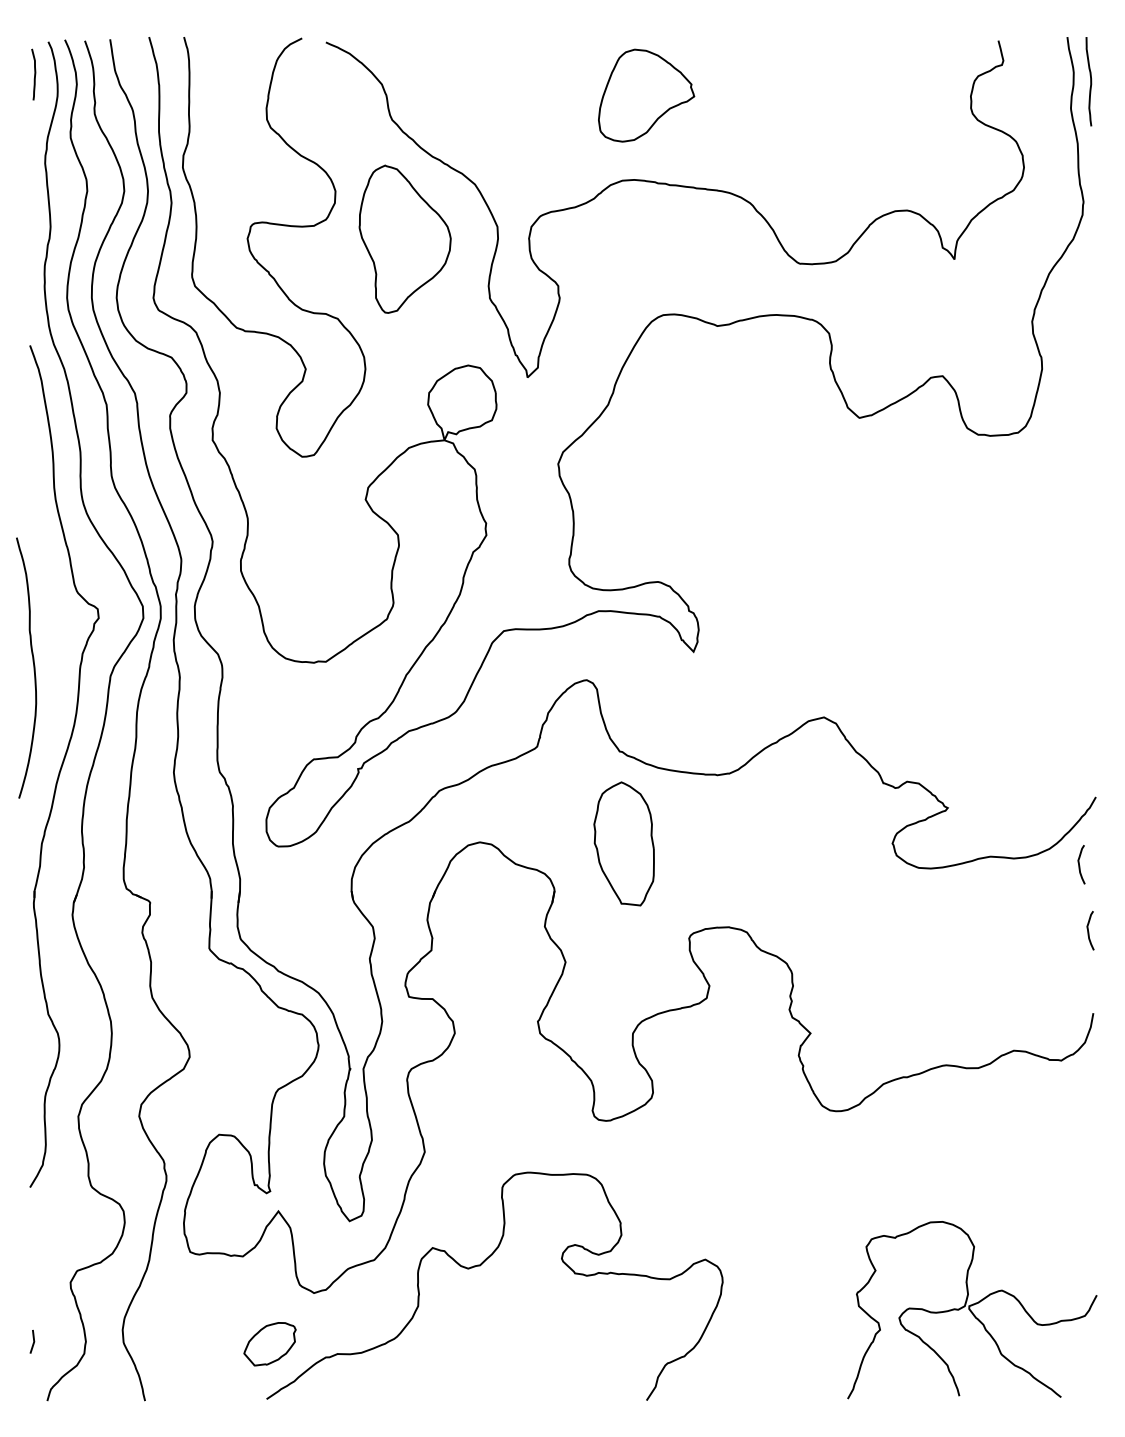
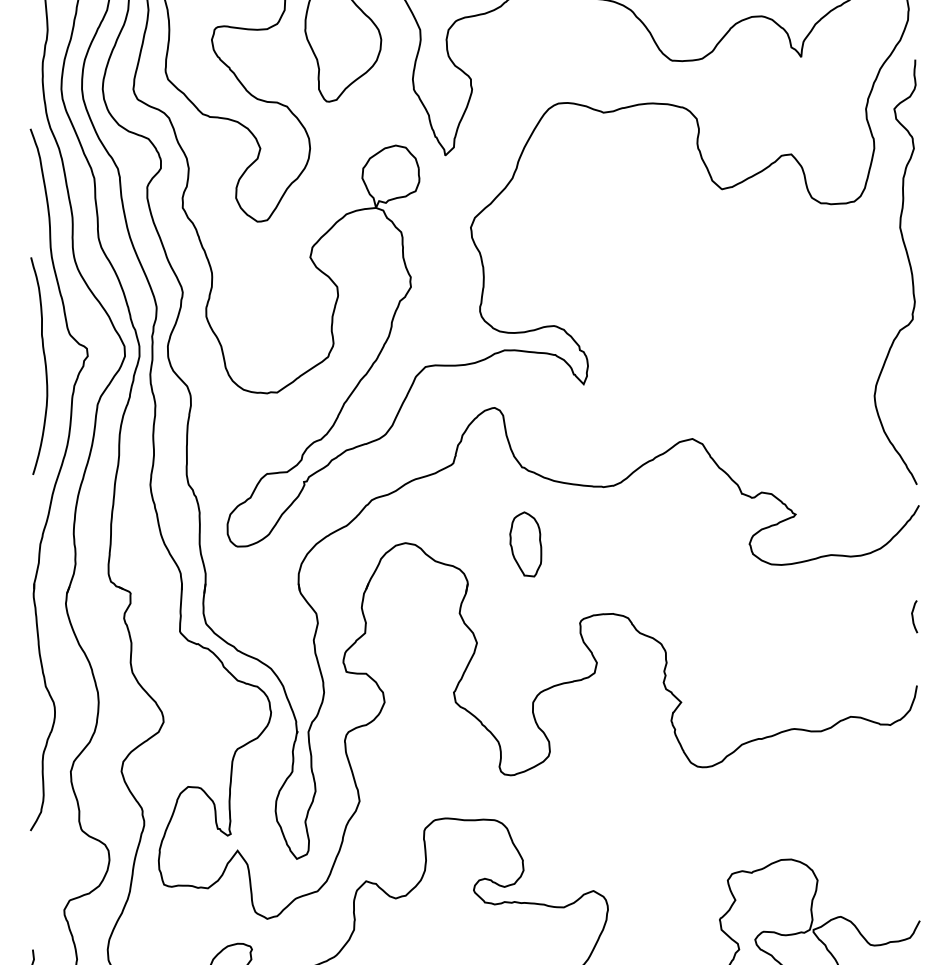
curve: (1085, 516) -> (910, 271), added
curve: (33, 667) -> (45, 365), moved
part: (623, 843) -> (525, 544), size x0.62
curve: (1080, 865) -> (906, 562), removed

